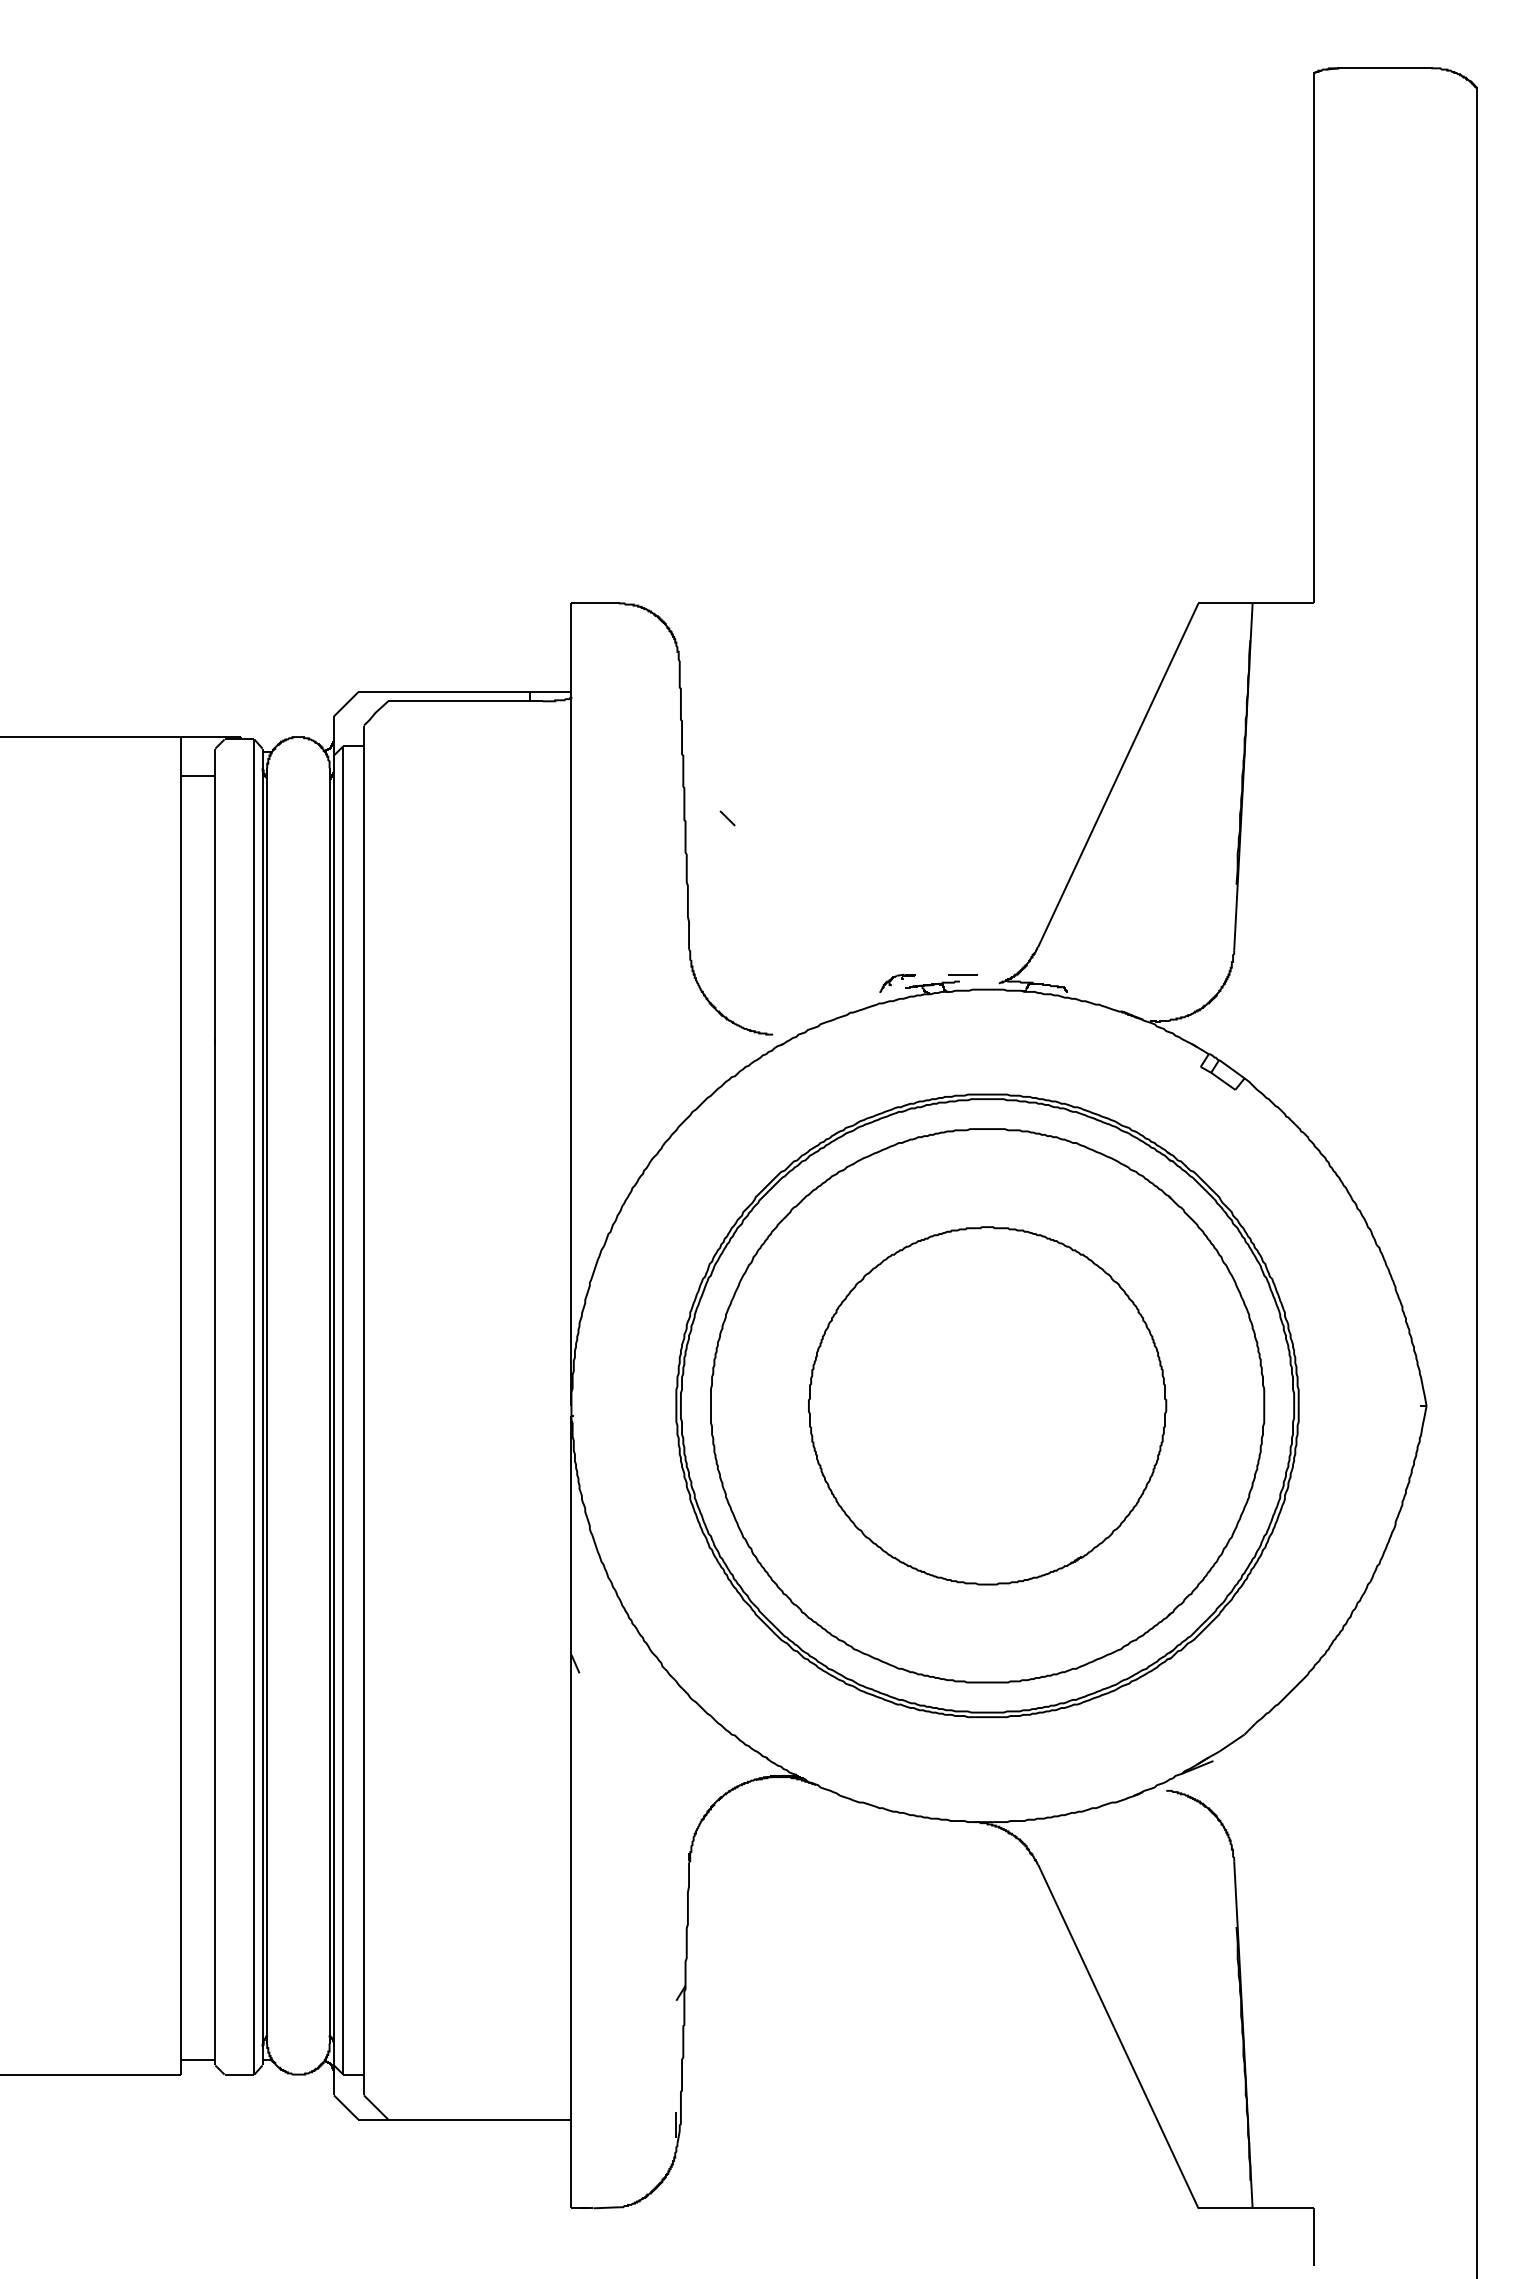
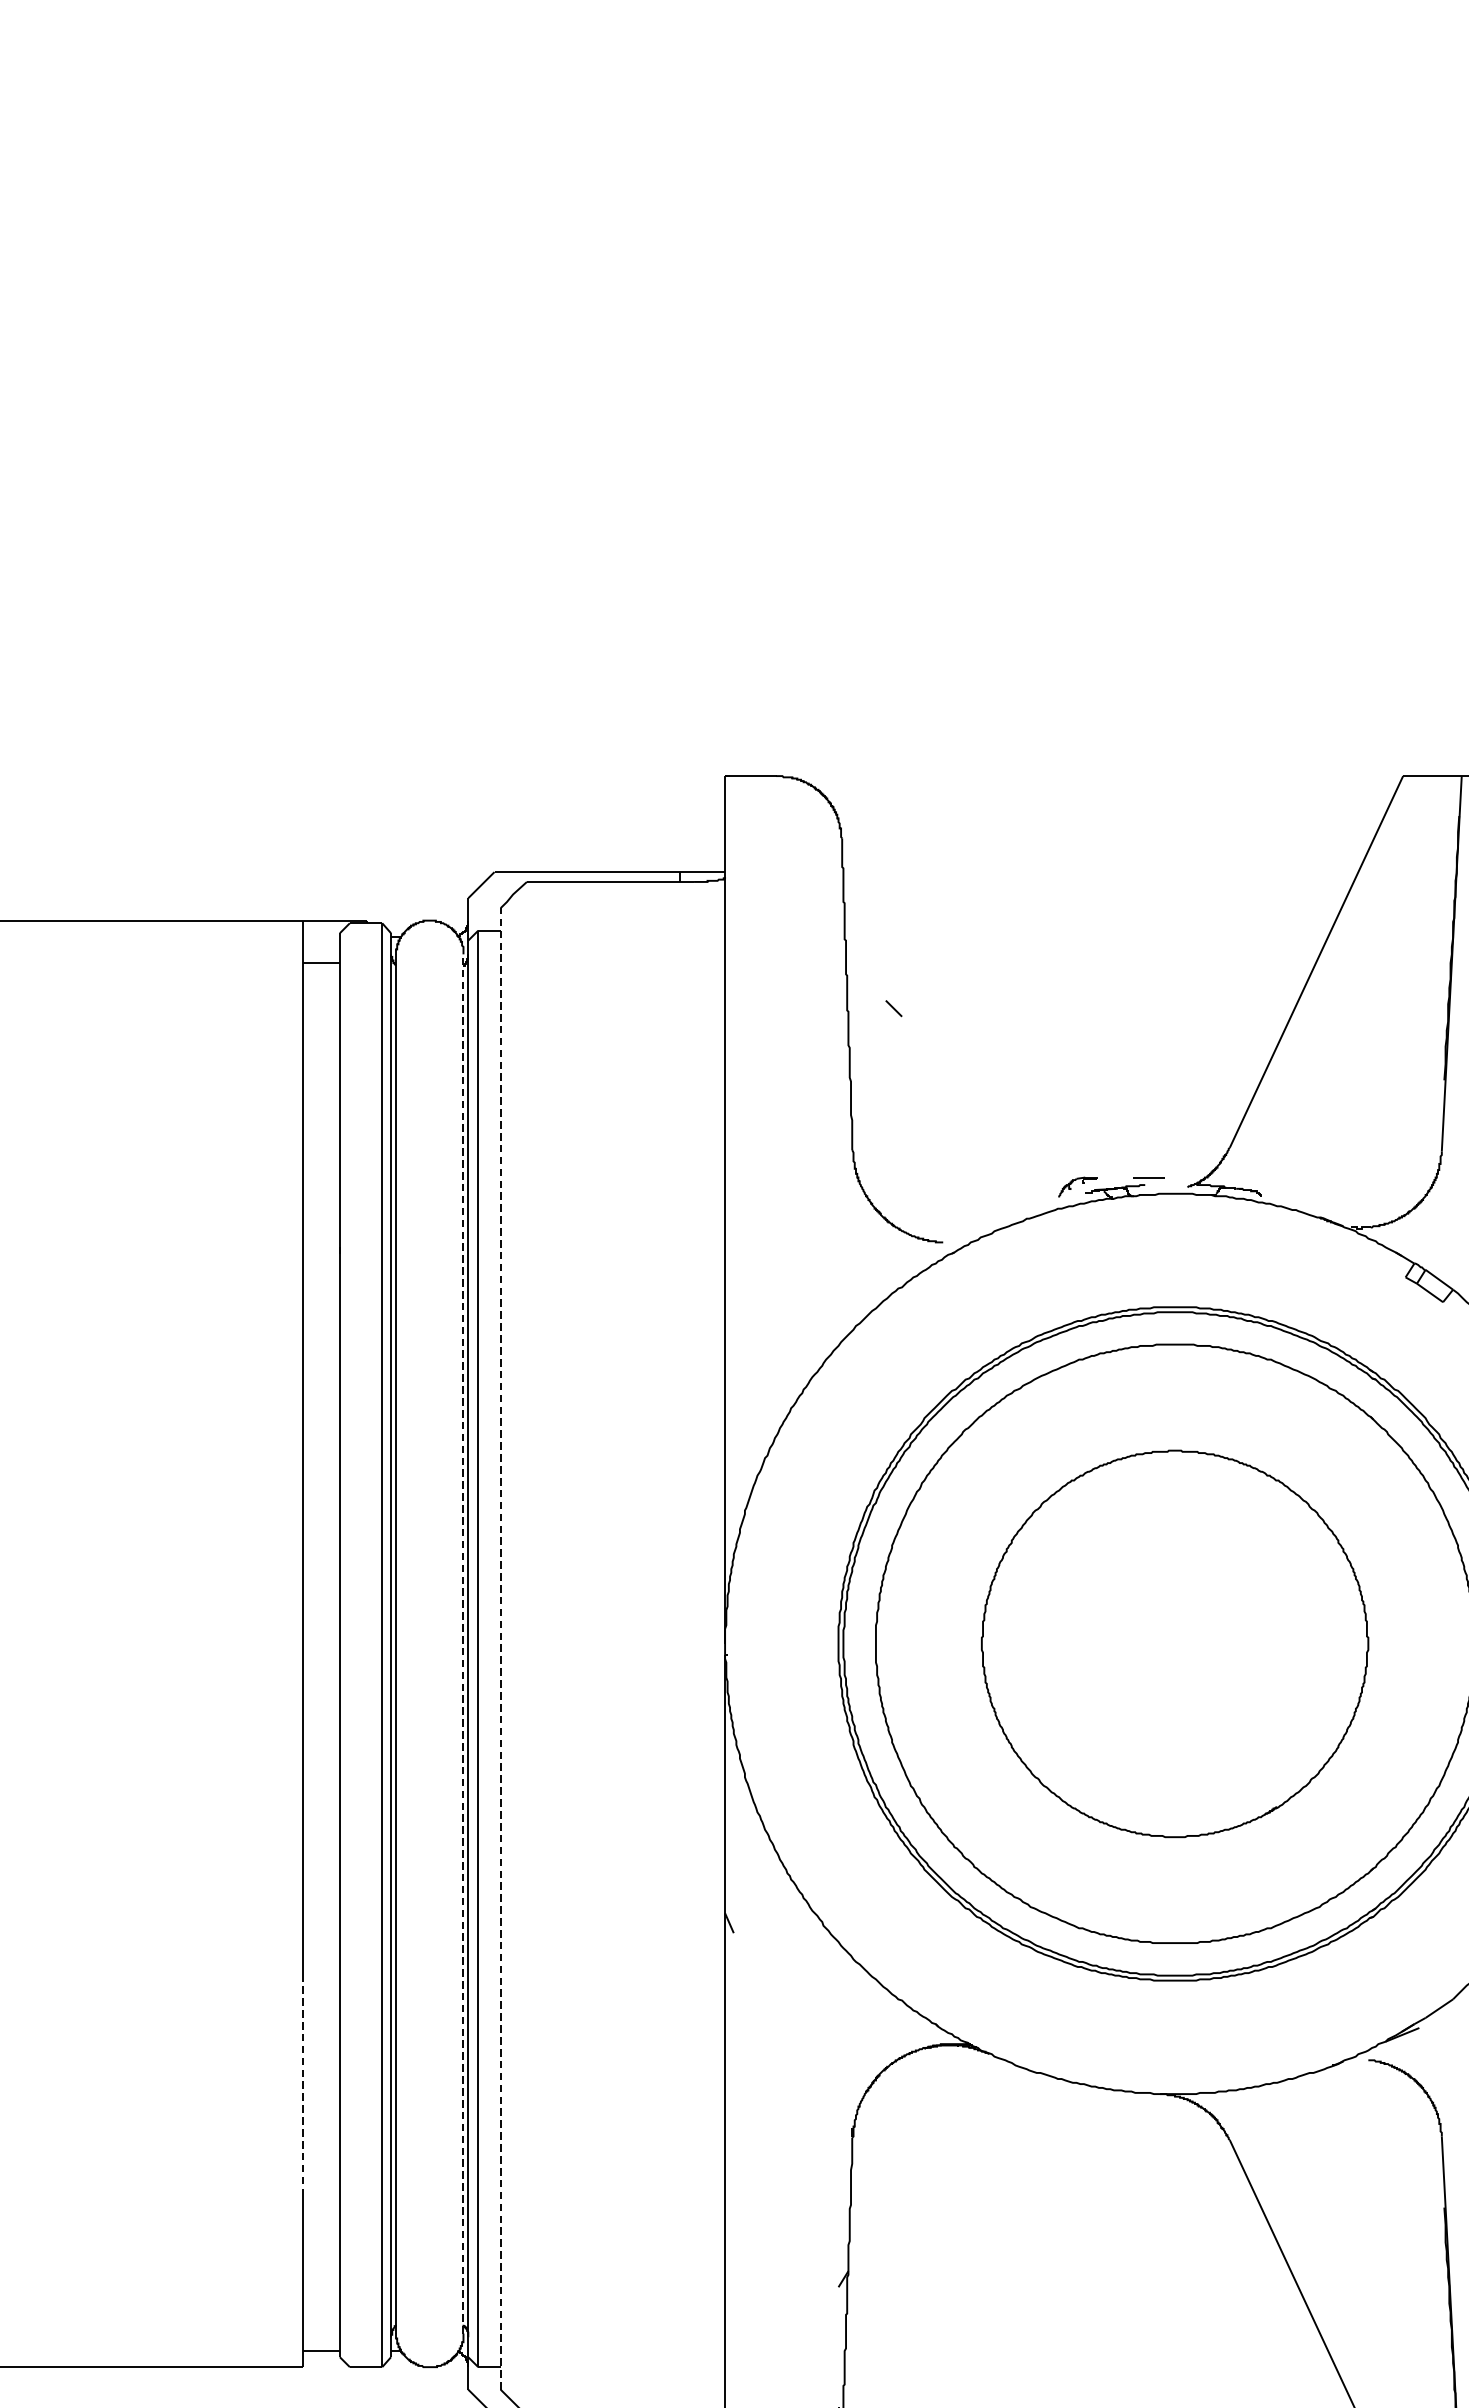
line: (329, 1405) -> (463, 1643), solid -> dashed
line: (363, 1410) -> (500, 1648), solid -> dashed
line: (180, 1812) -> (302, 2083), solid -> dashed

